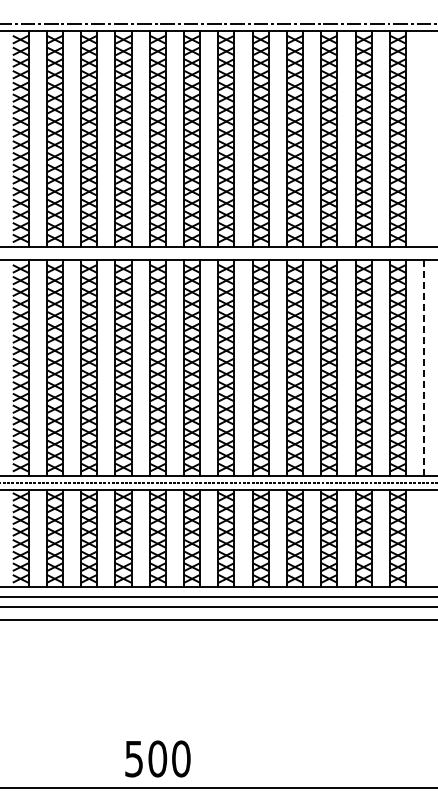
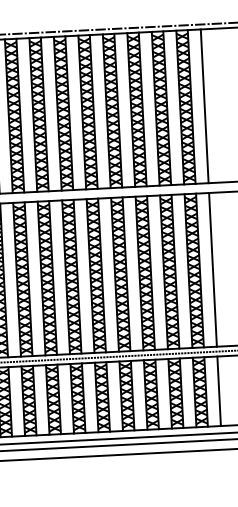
line: (424, 138) -> (204, 105), added
line: (424, 368) -> (213, 270), dashed -> solid
line: (424, 538) -> (219, 391), added

